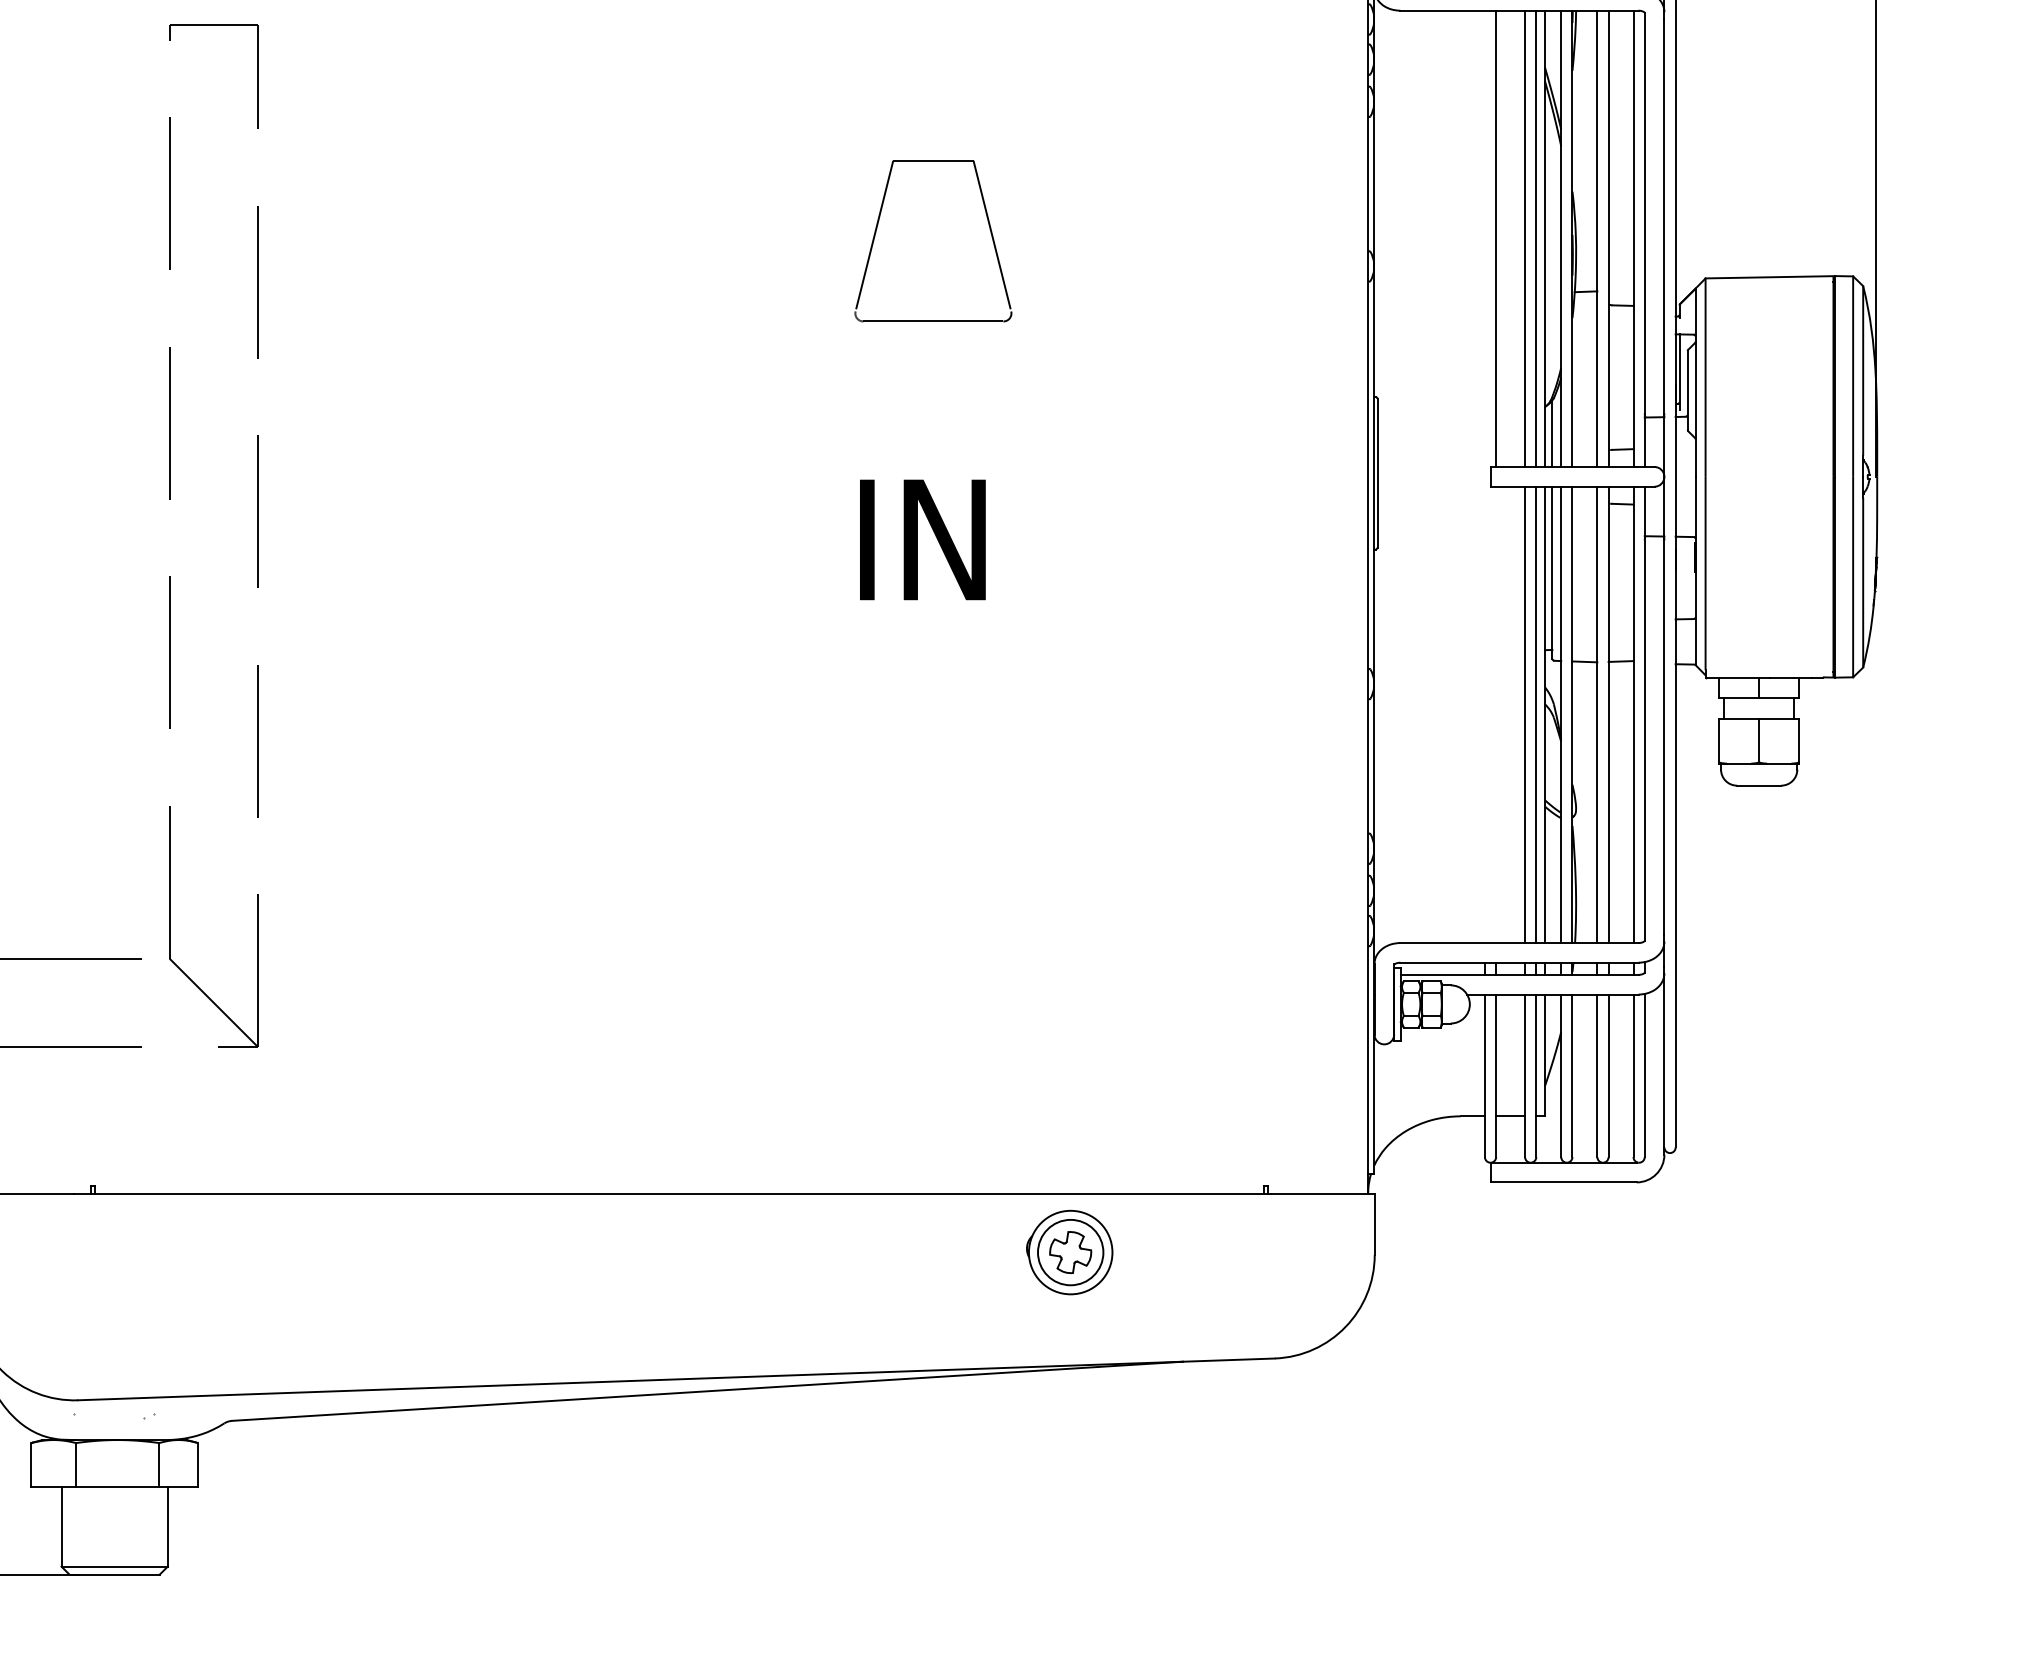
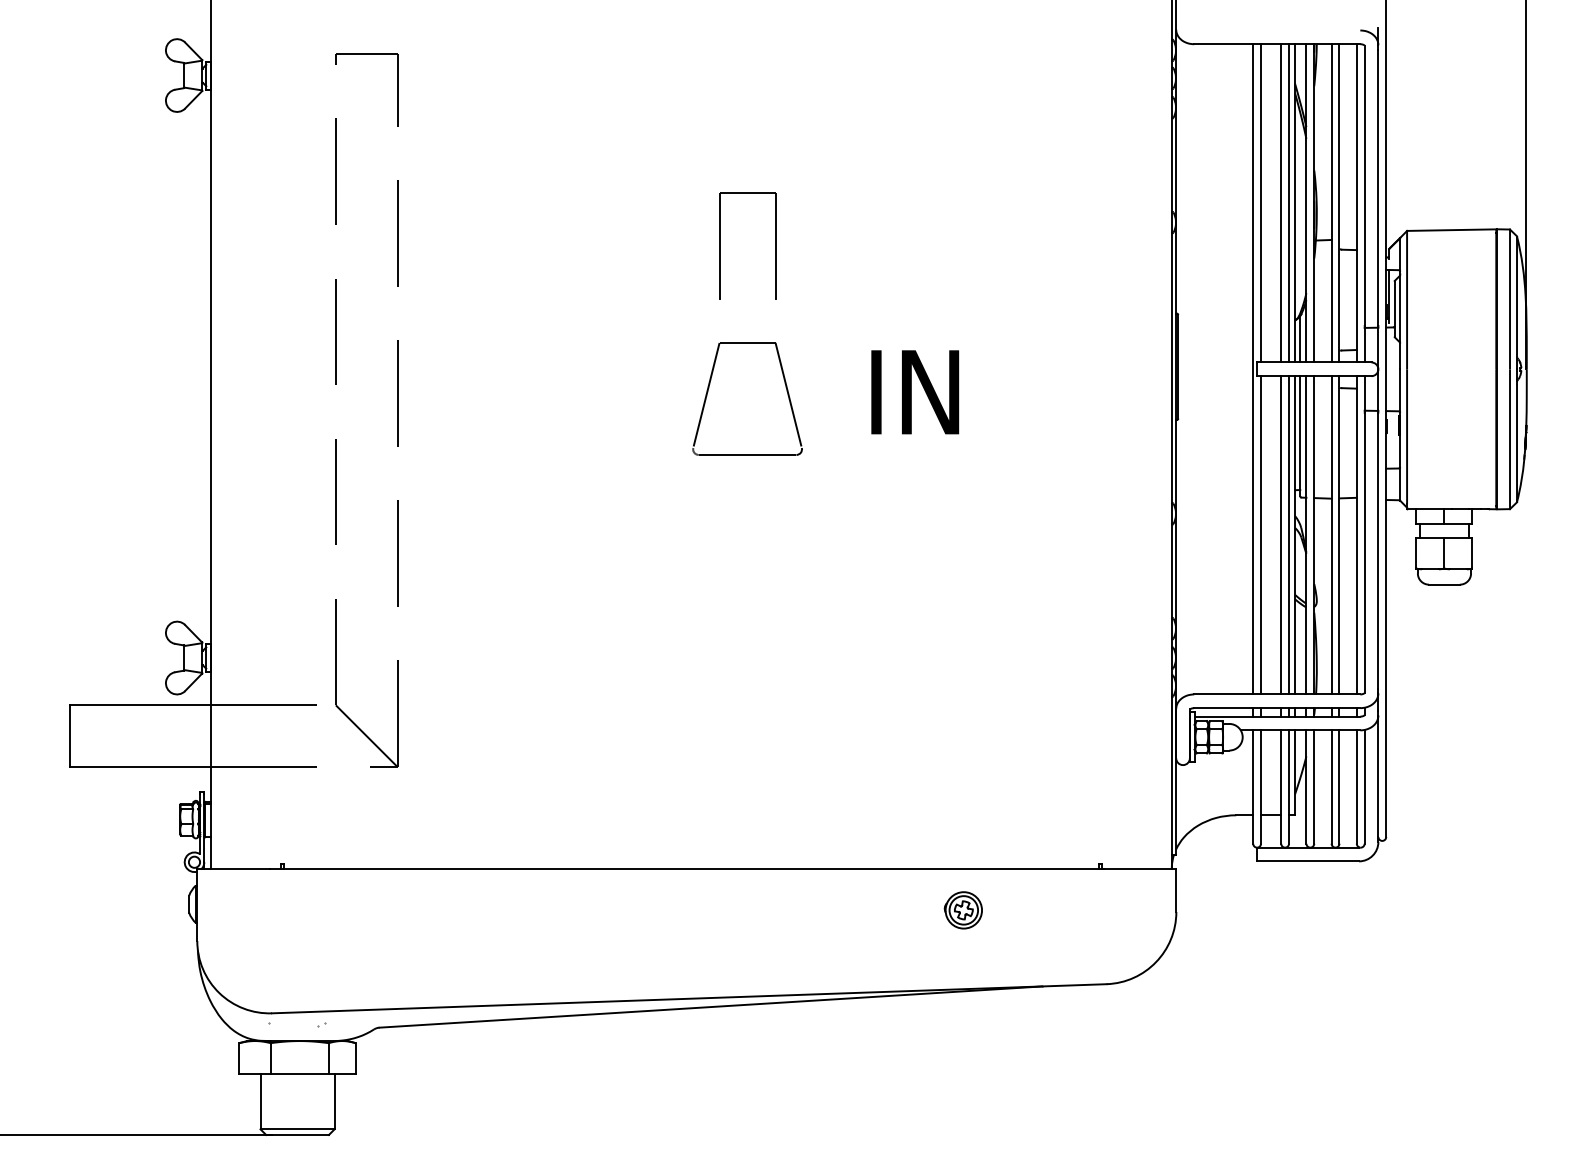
part: (878, 226) -> (709, 388), moved
part: (721, 299) -> (720, 245), added
line: (1485, 477) -> (1253, 369), added
text: (923, 540) -> (915, 392), moved
line: (1496, 715) -> (1261, 535), added
part: (1068, 1252) -> (962, 910), size x0.62

